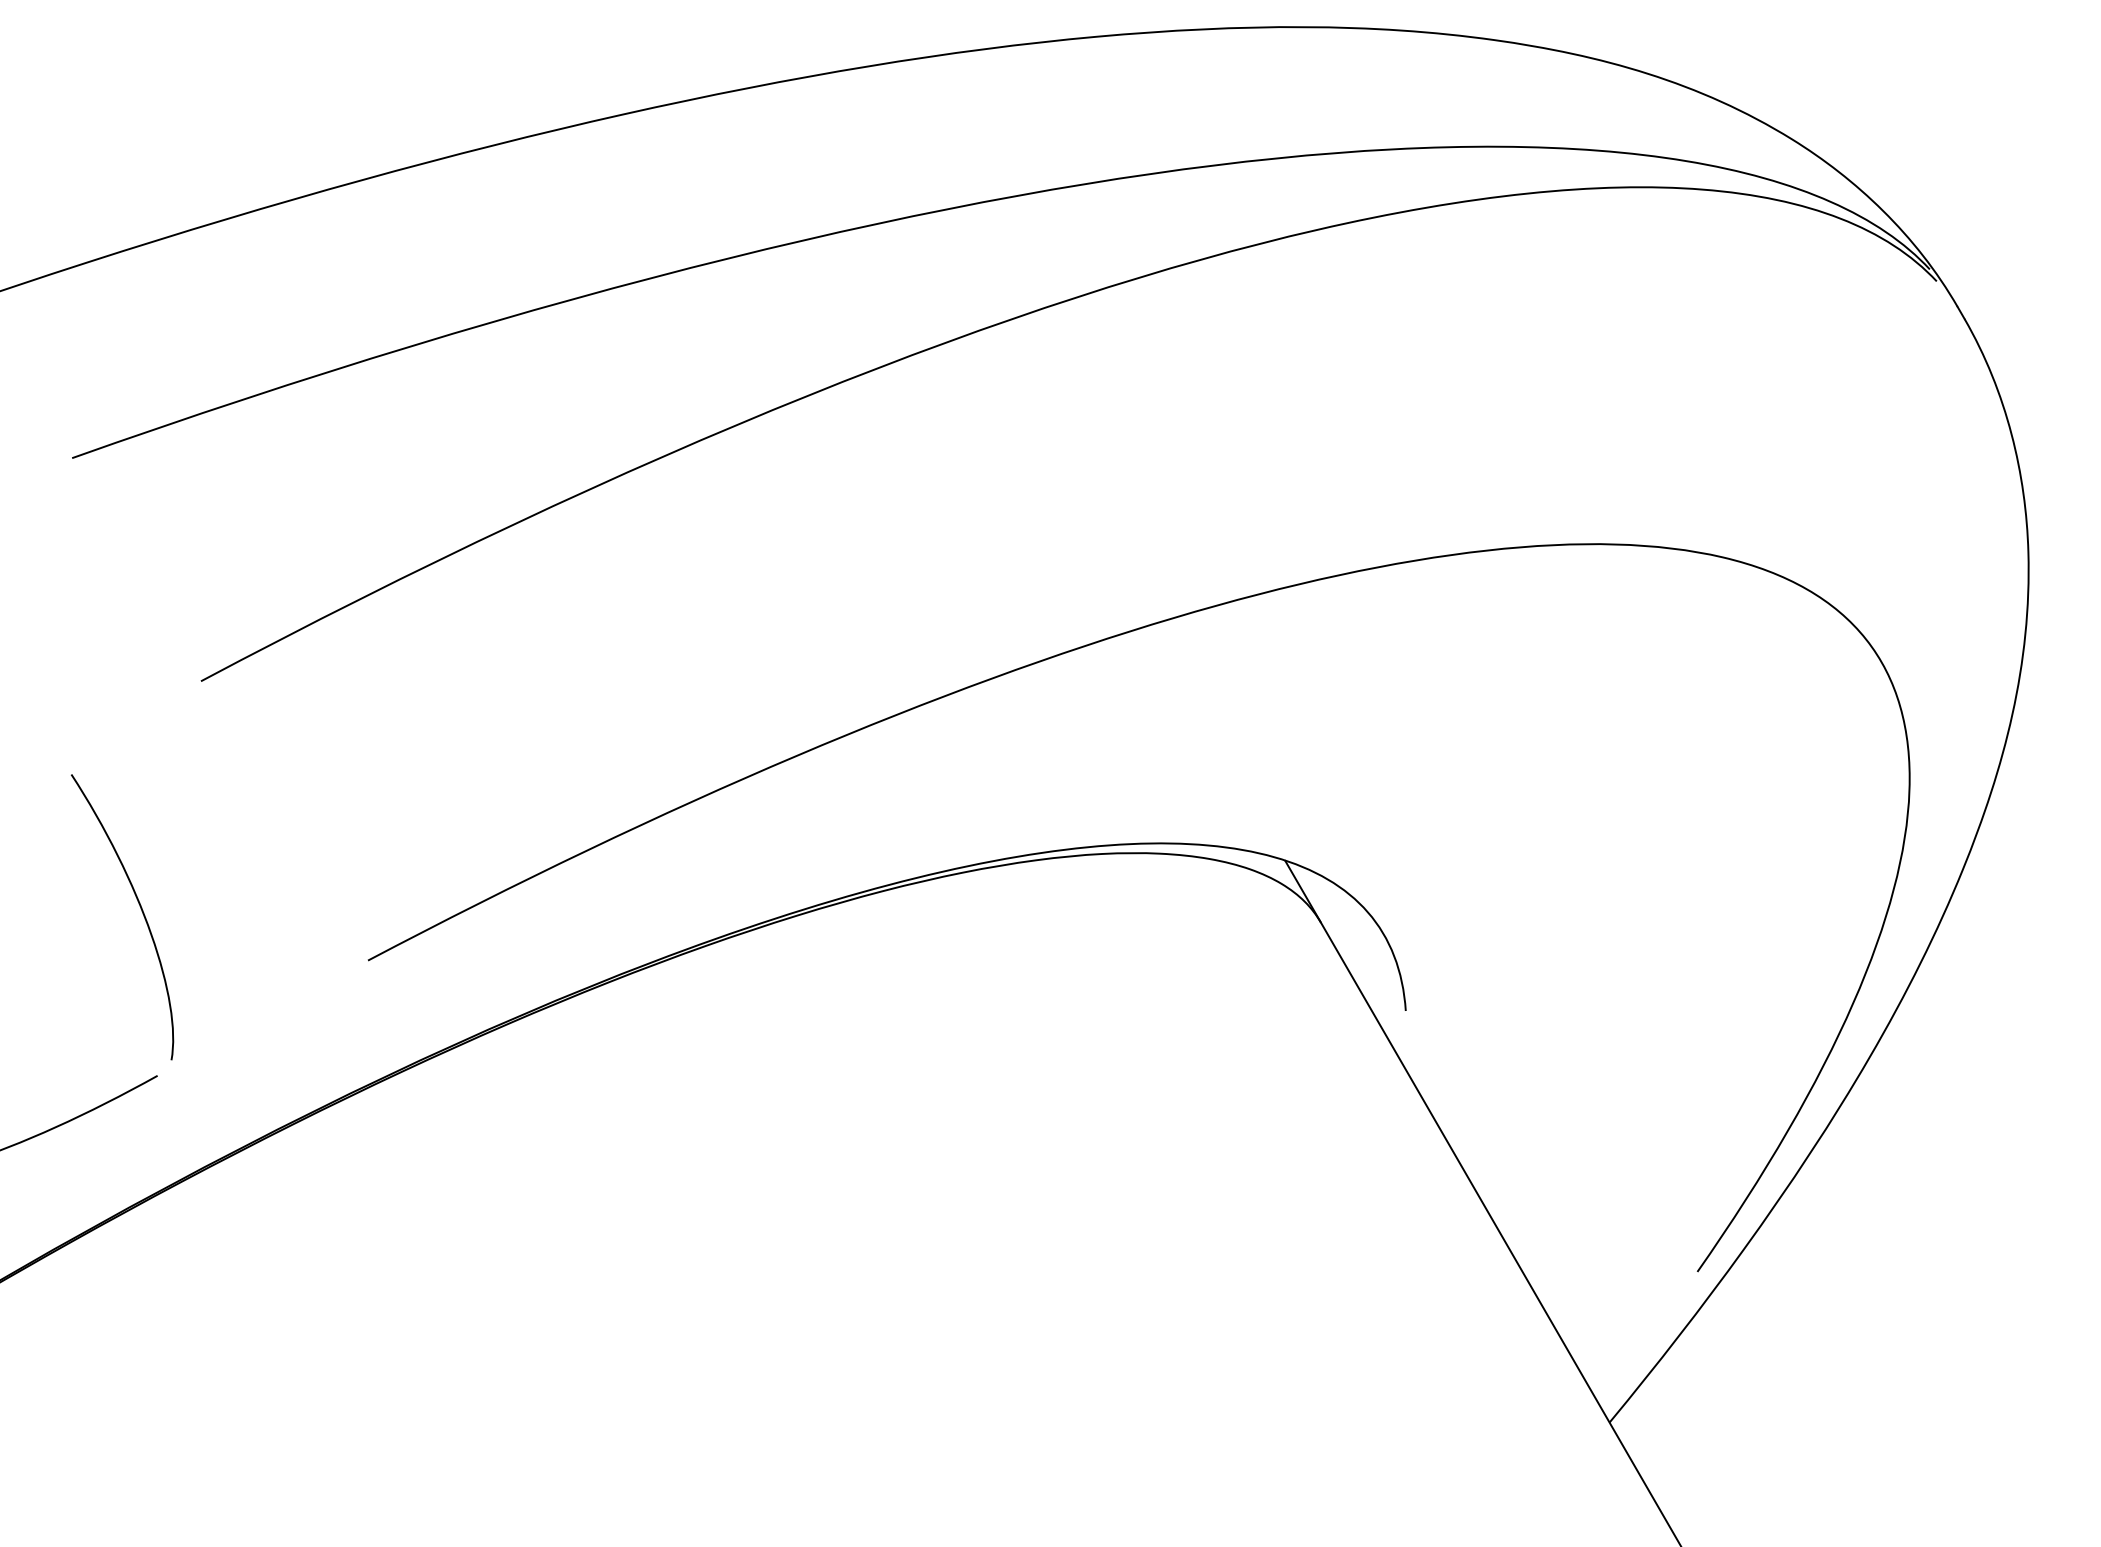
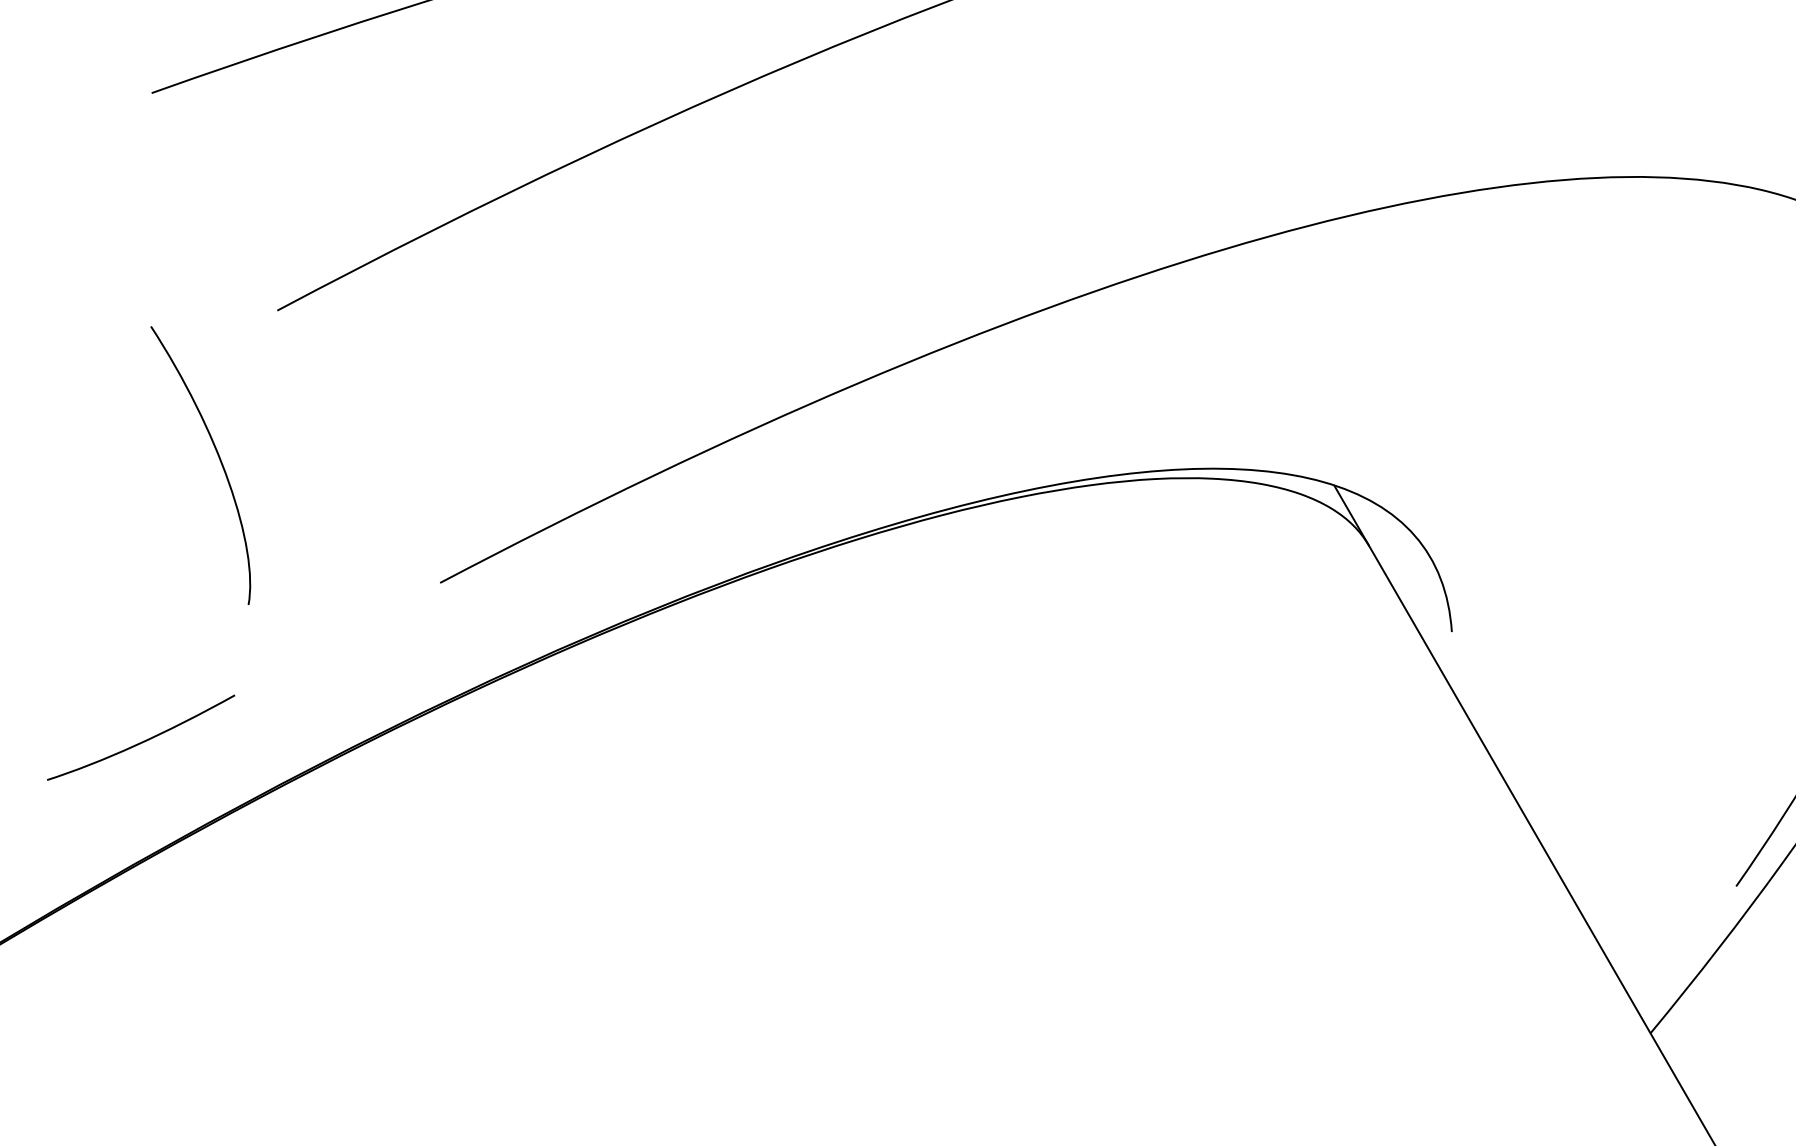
curve: (141, 911) -> (219, 460), moved

